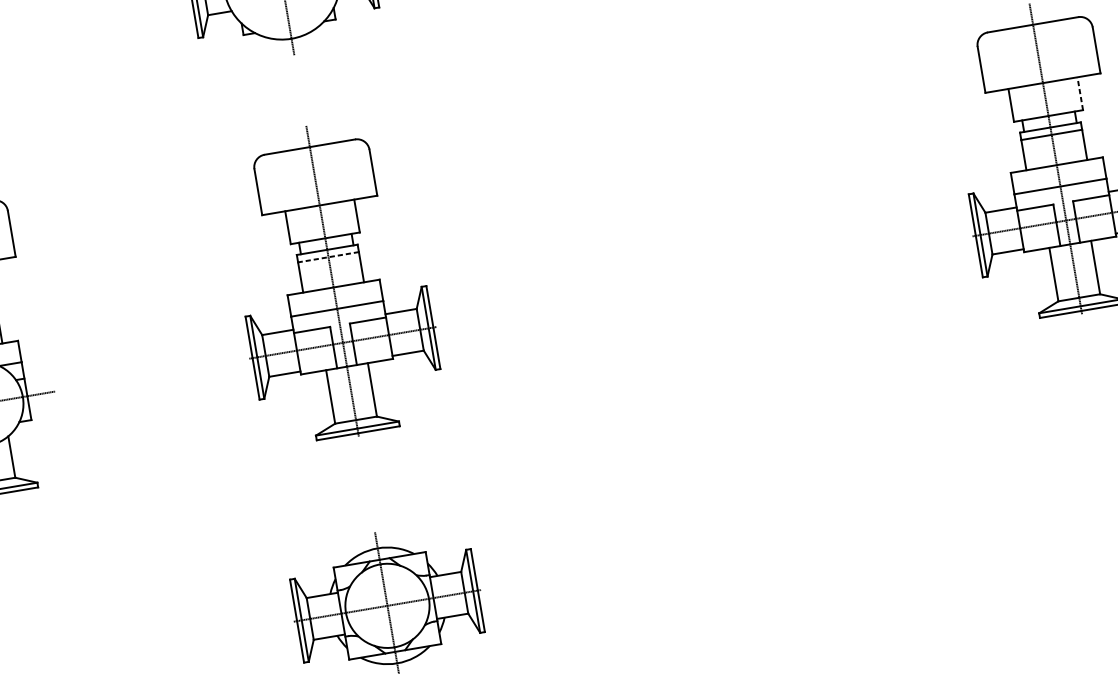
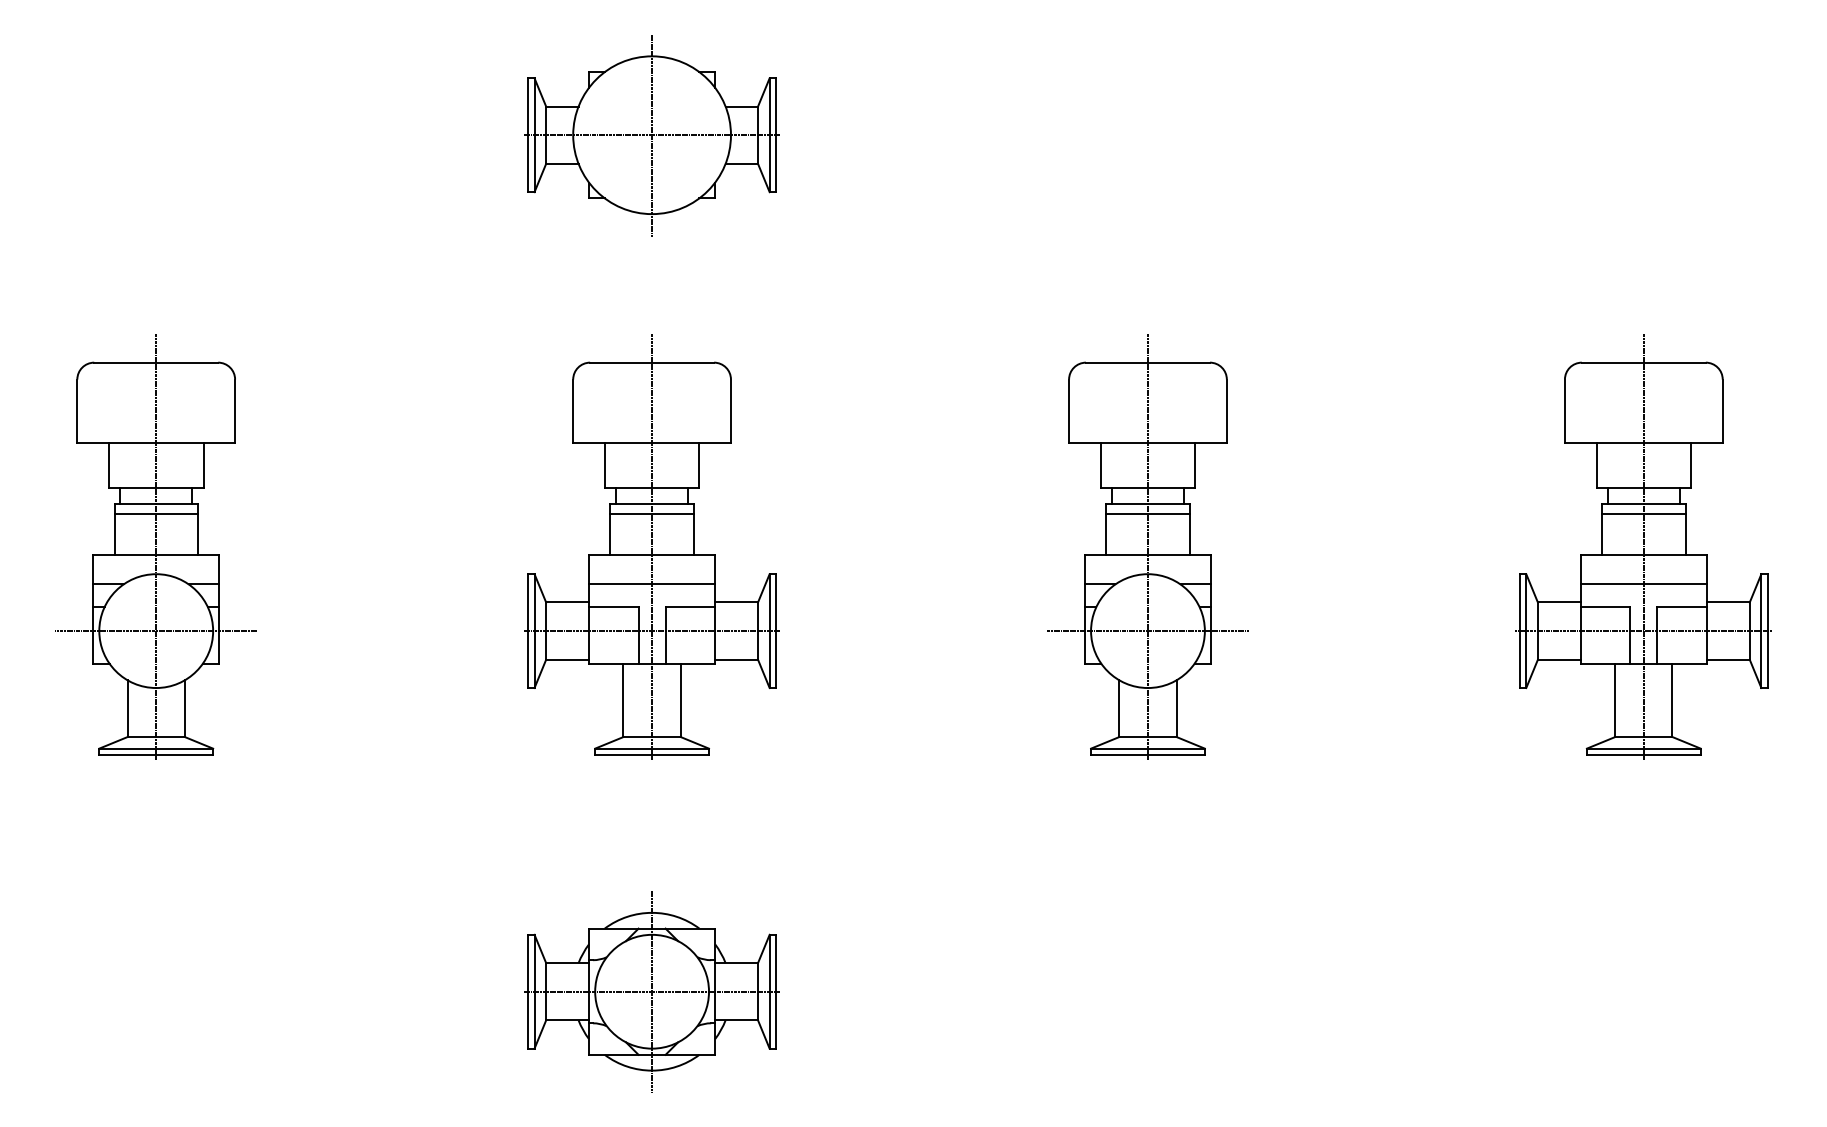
line: (1080, 93) -> (1691, 465), dashed -> solid
part: (693, 220) -> (1147, 546), added
line: (328, 257) -> (652, 513), dashed -> solid

